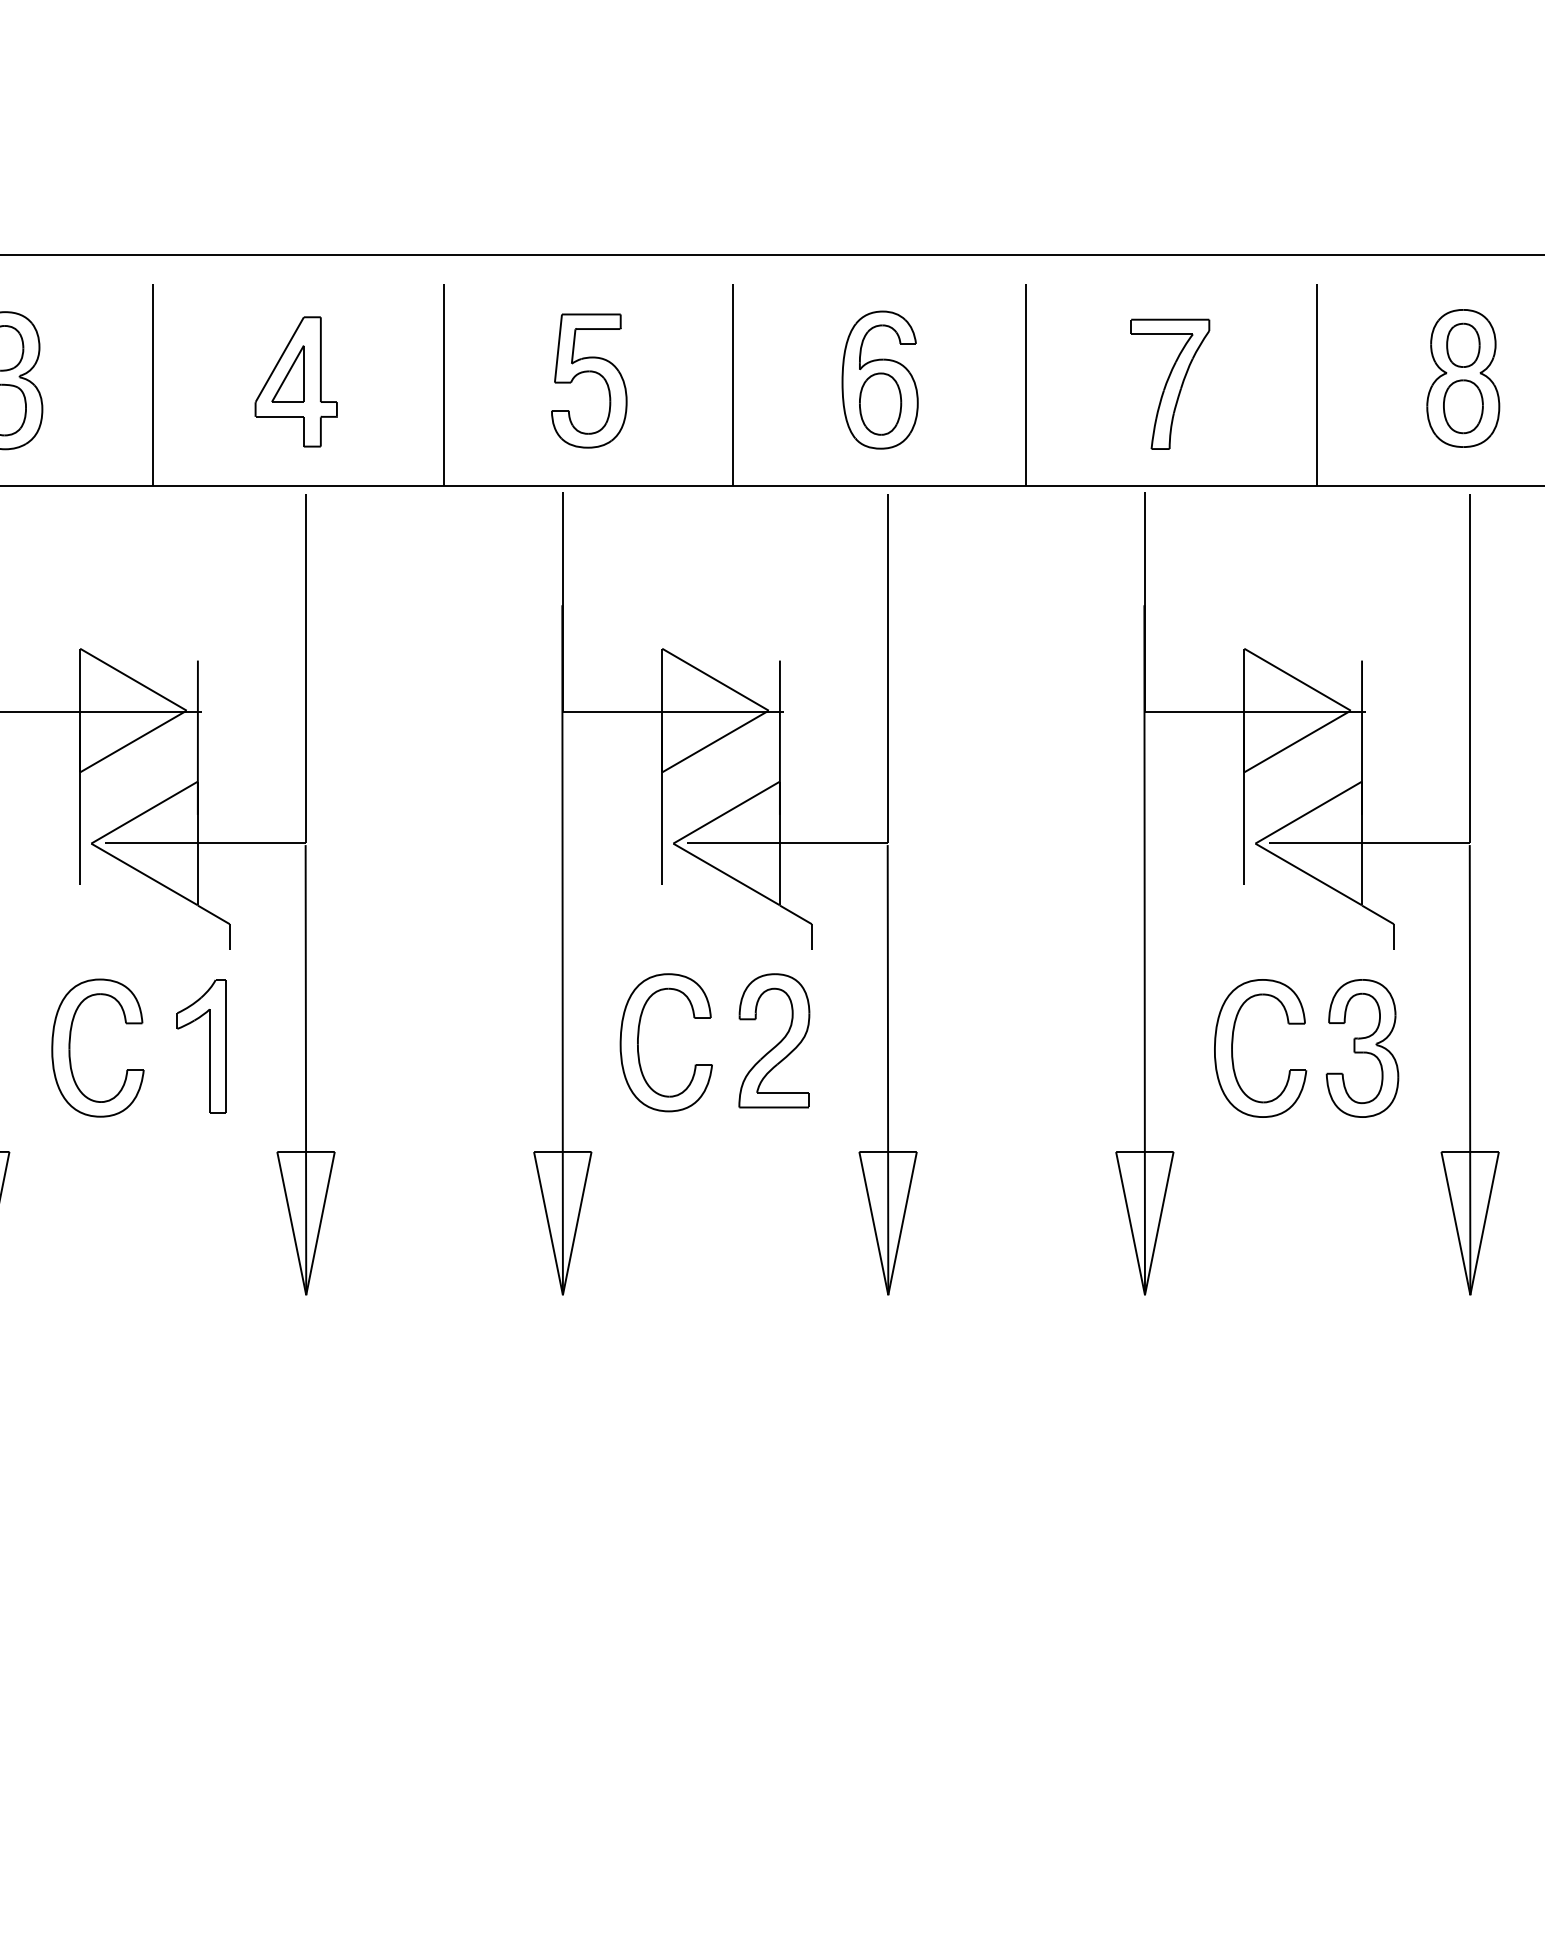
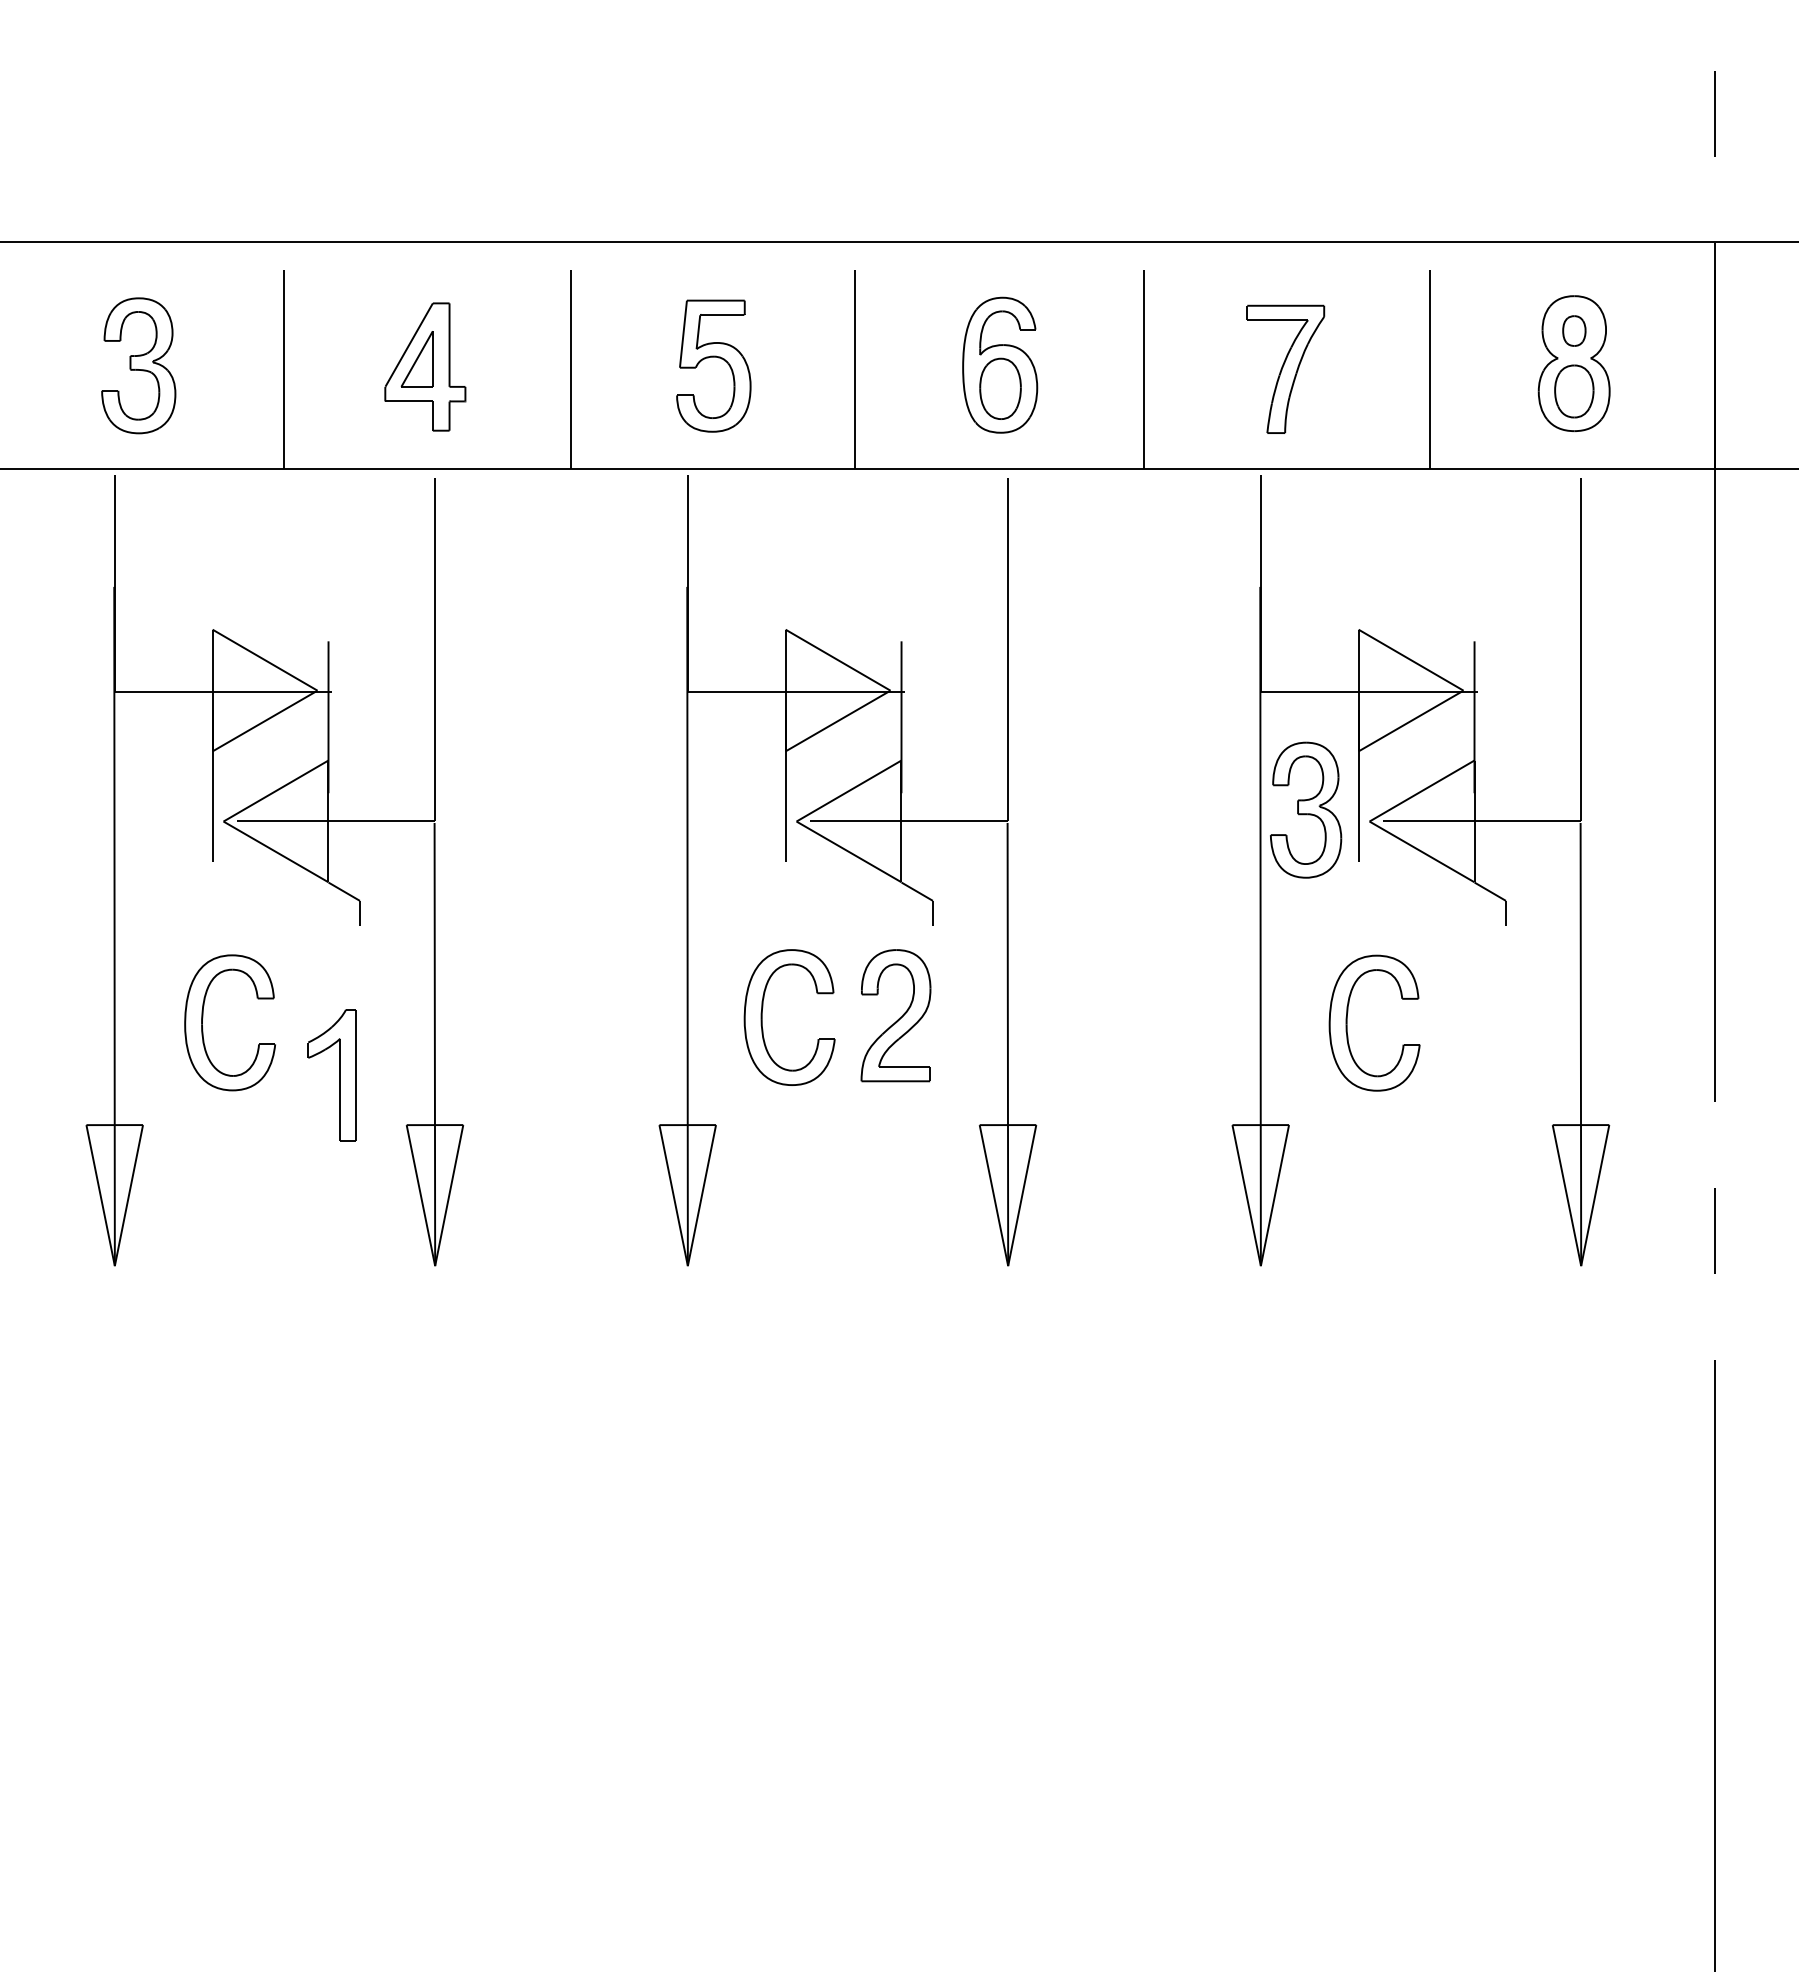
part: (1463, 344) -> (1574, 330), size x0.7
part: (209, 1046) -> (339, 1075), moved
part: (1363, 1047) -> (1306, 809), moved

